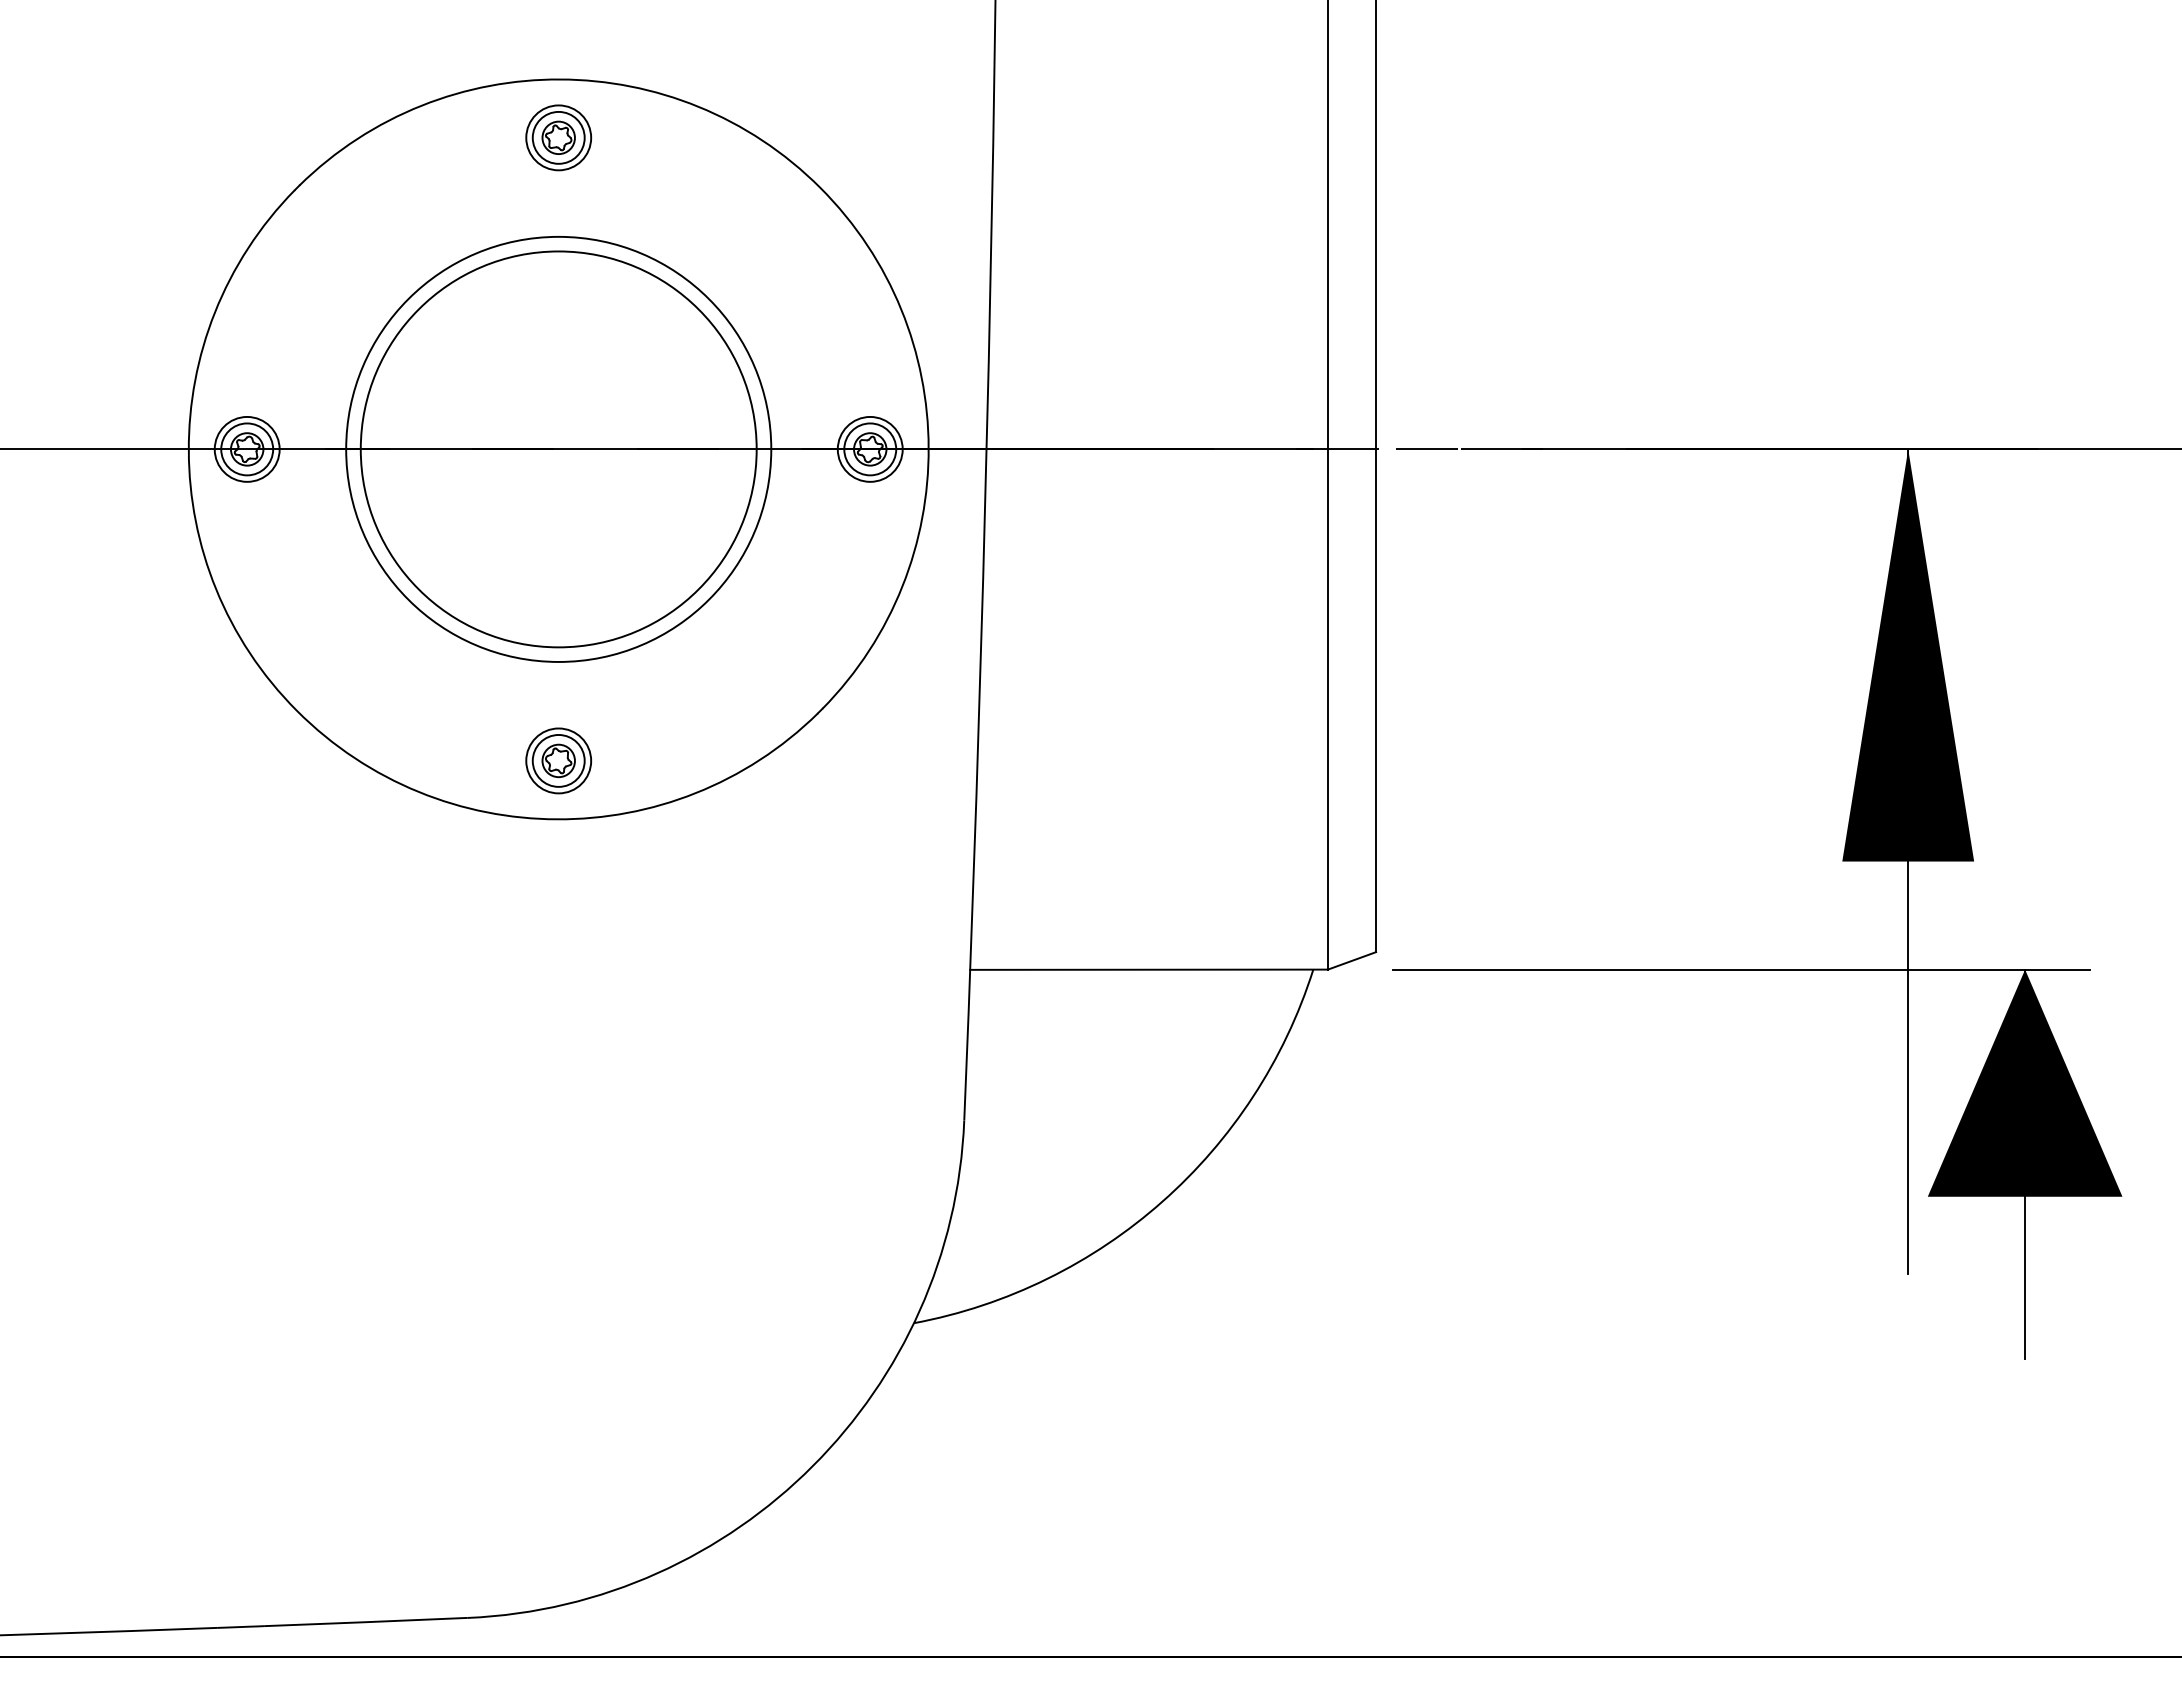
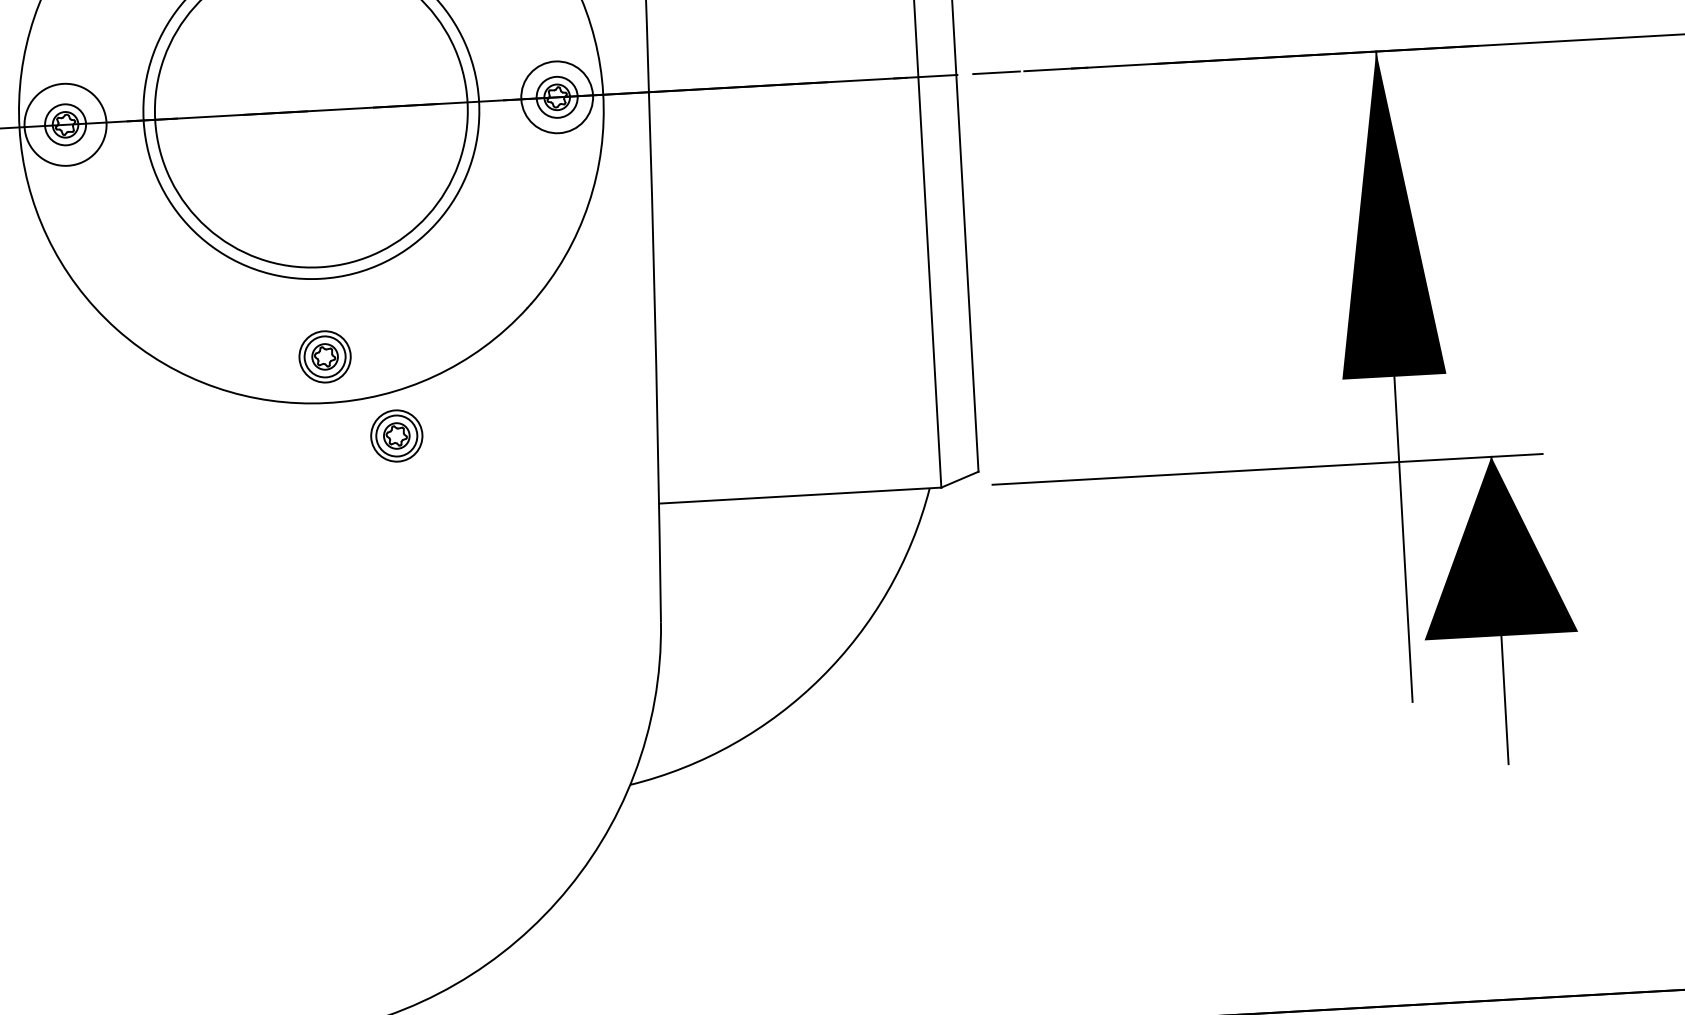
circle: (246, 448) -> (64, 124), size x1.6
circle: (869, 448) -> (556, 96), size x1.4
part: (643, 865) -> (396, 435), added

